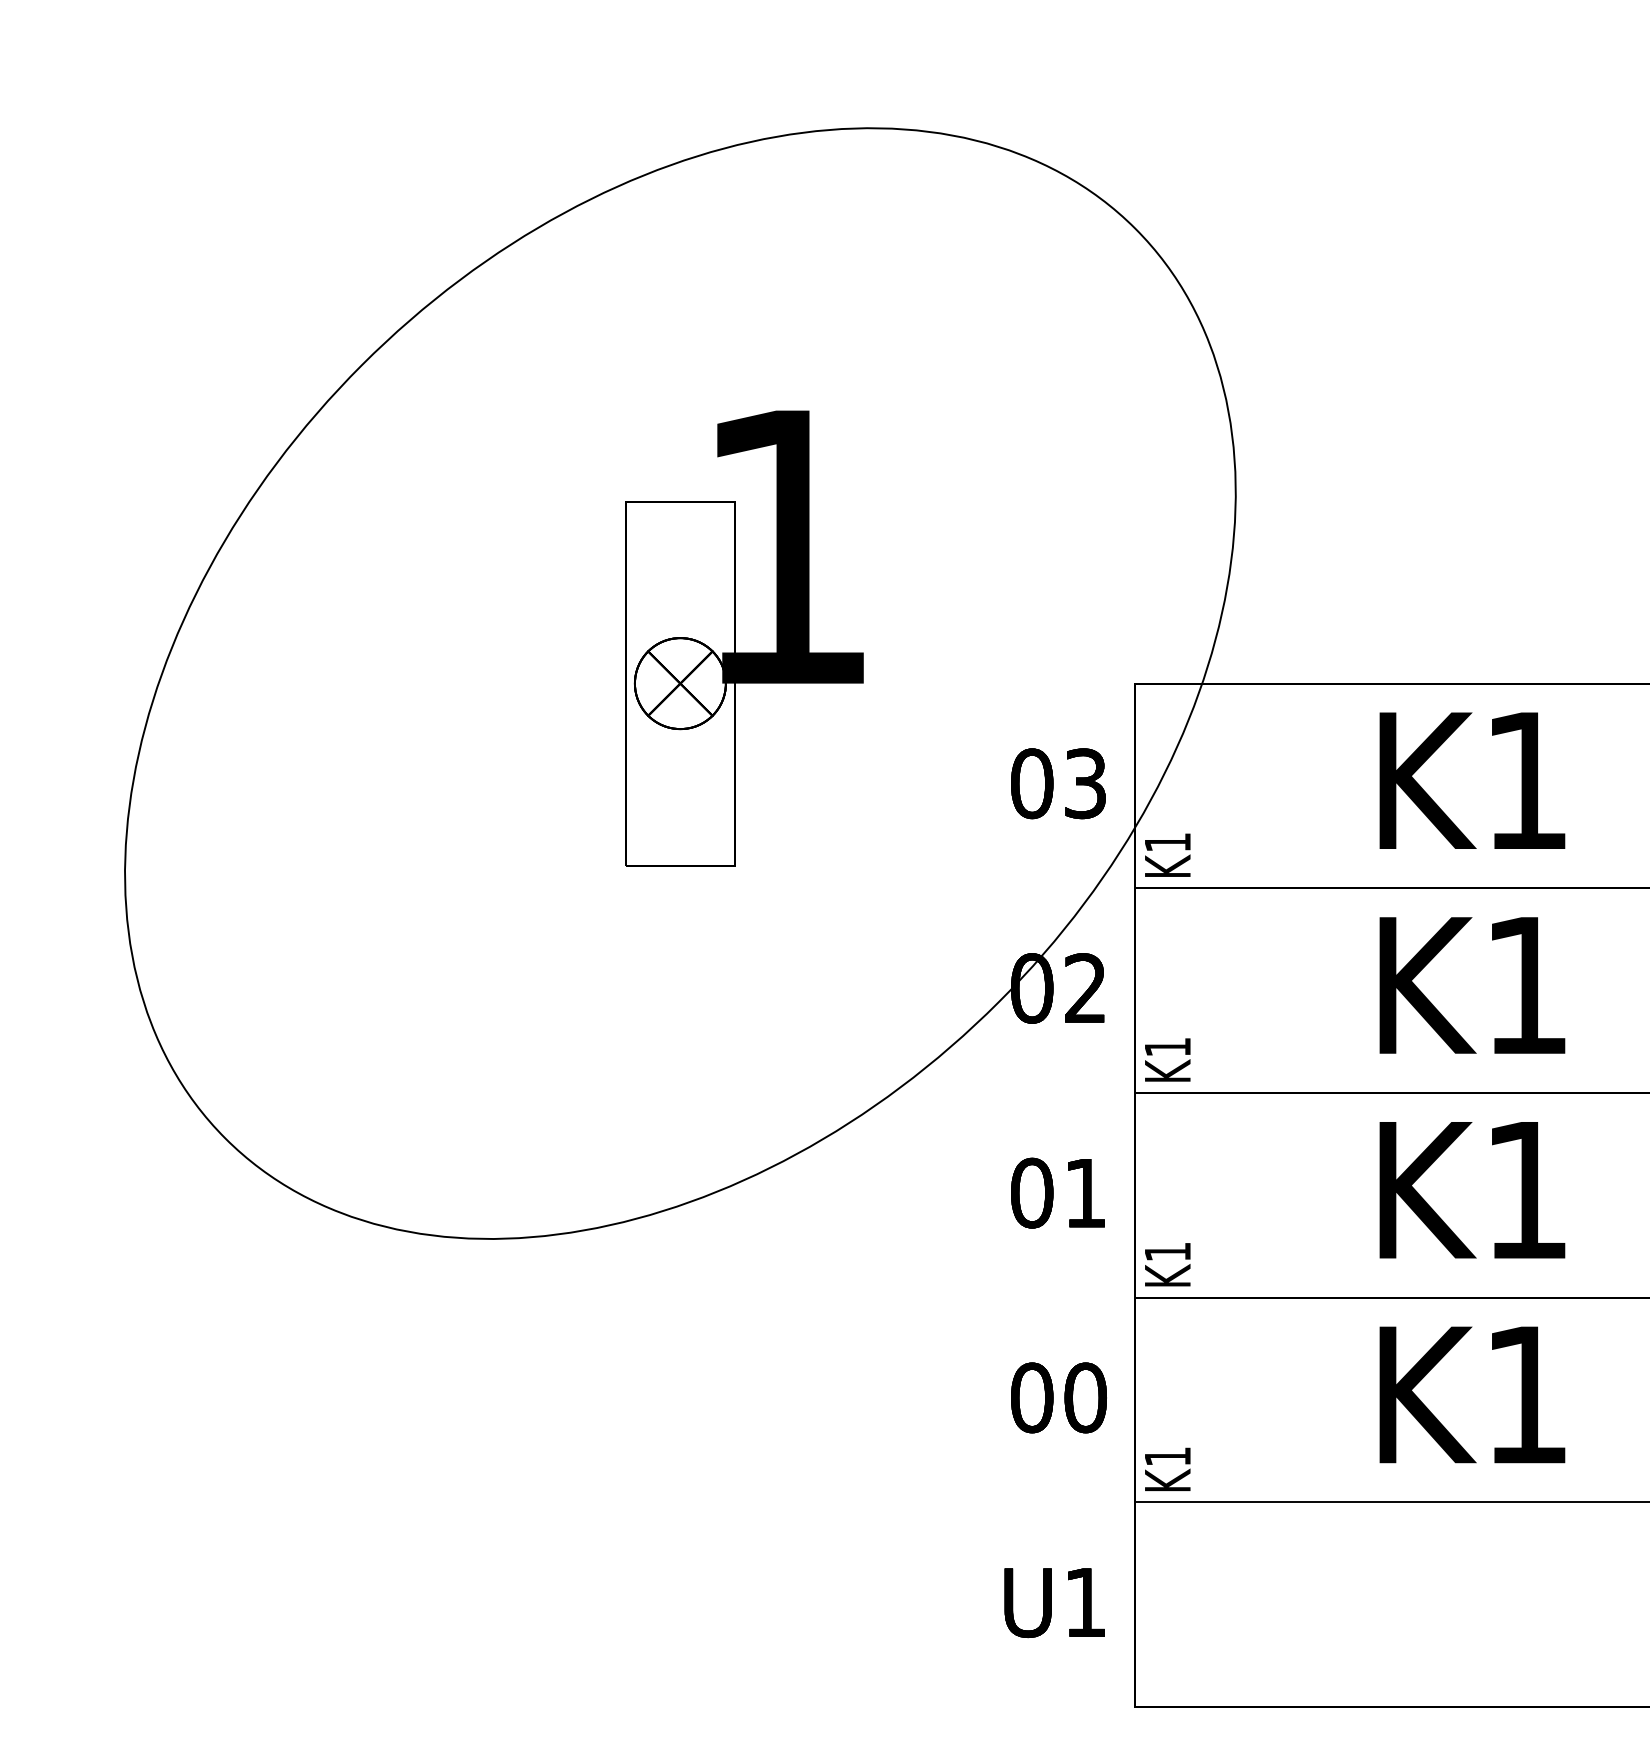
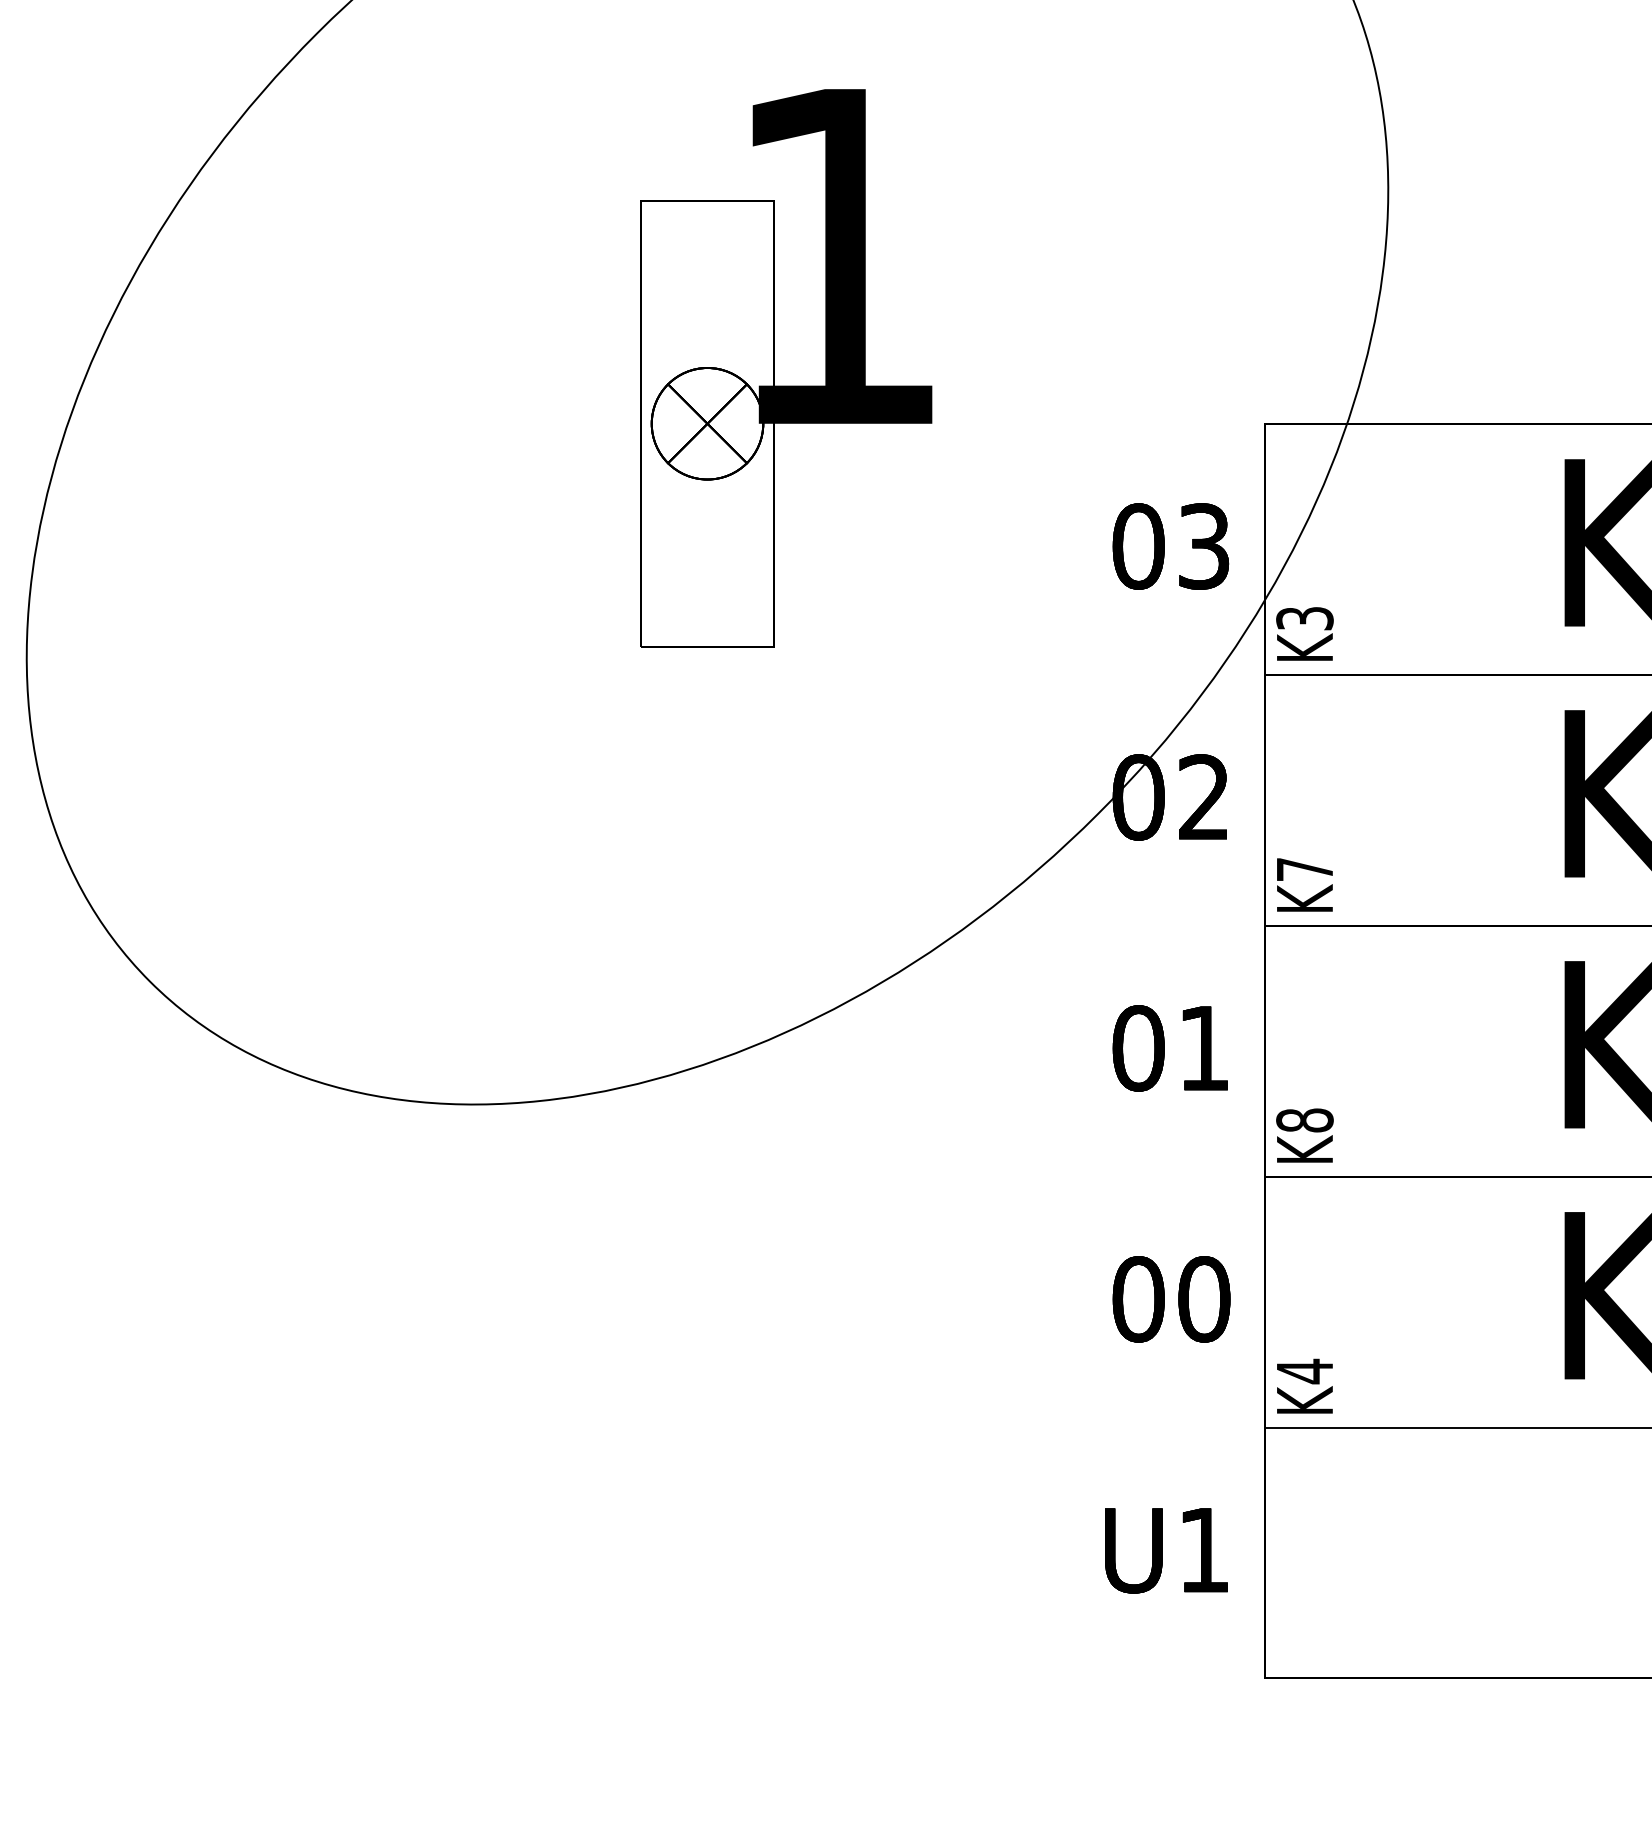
text: (1167, 842) -> (1304, 618), K1 -> K3
text: (1167, 1047) -> (1304, 869), K1 -> K7
text: (1167, 1251) -> (1304, 1119), K1 -> K8
text: (1167, 1456) -> (1304, 1371), K1 -> K4

